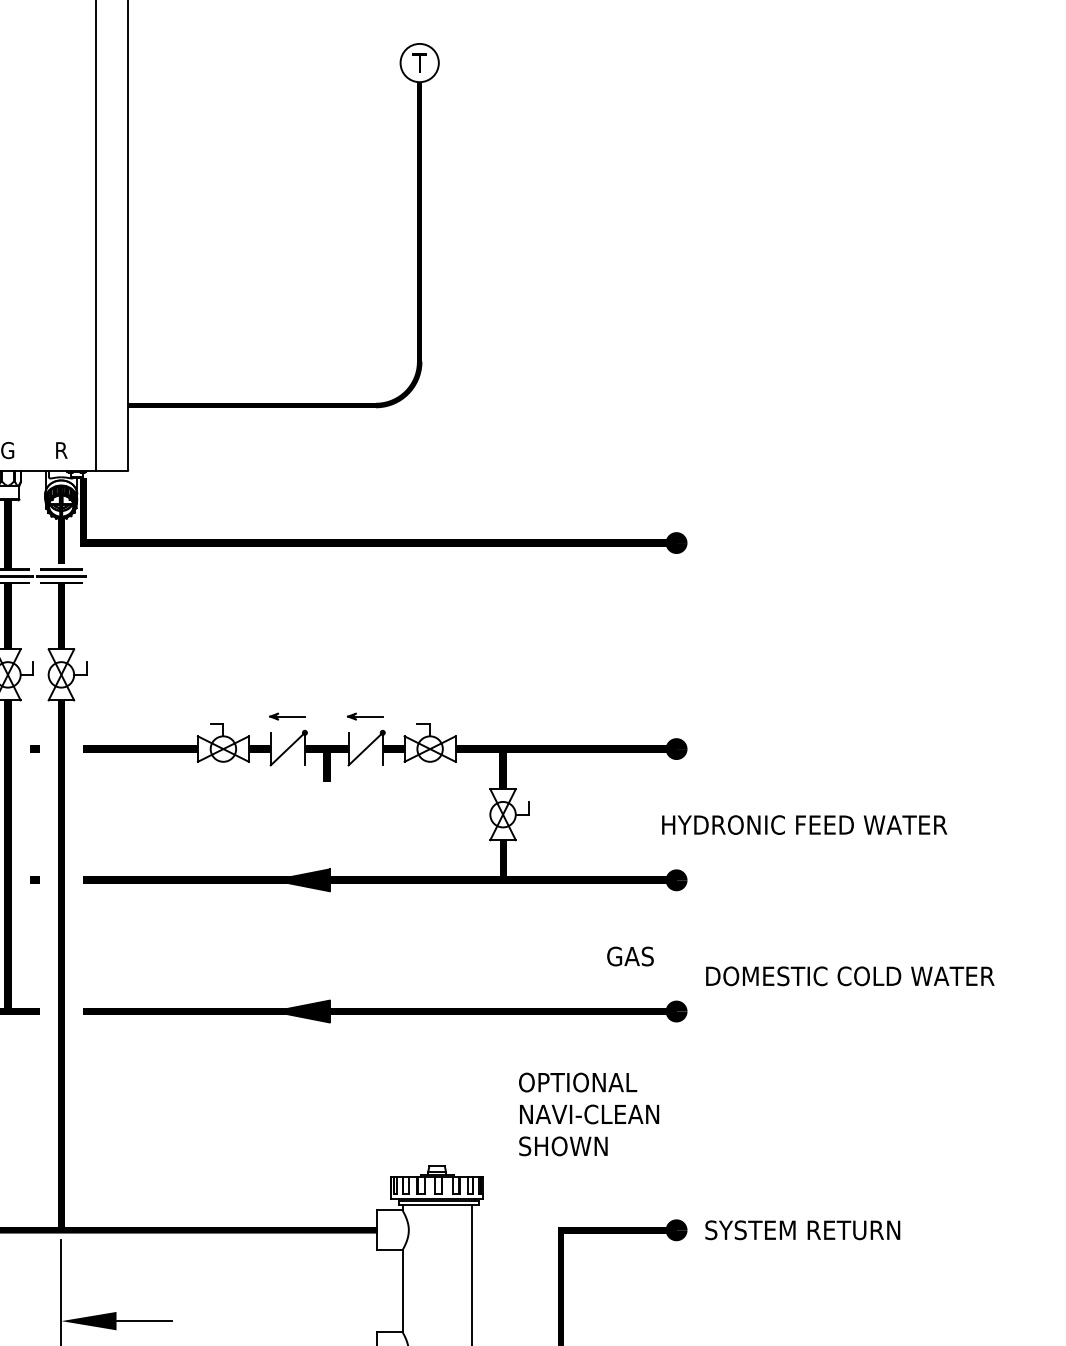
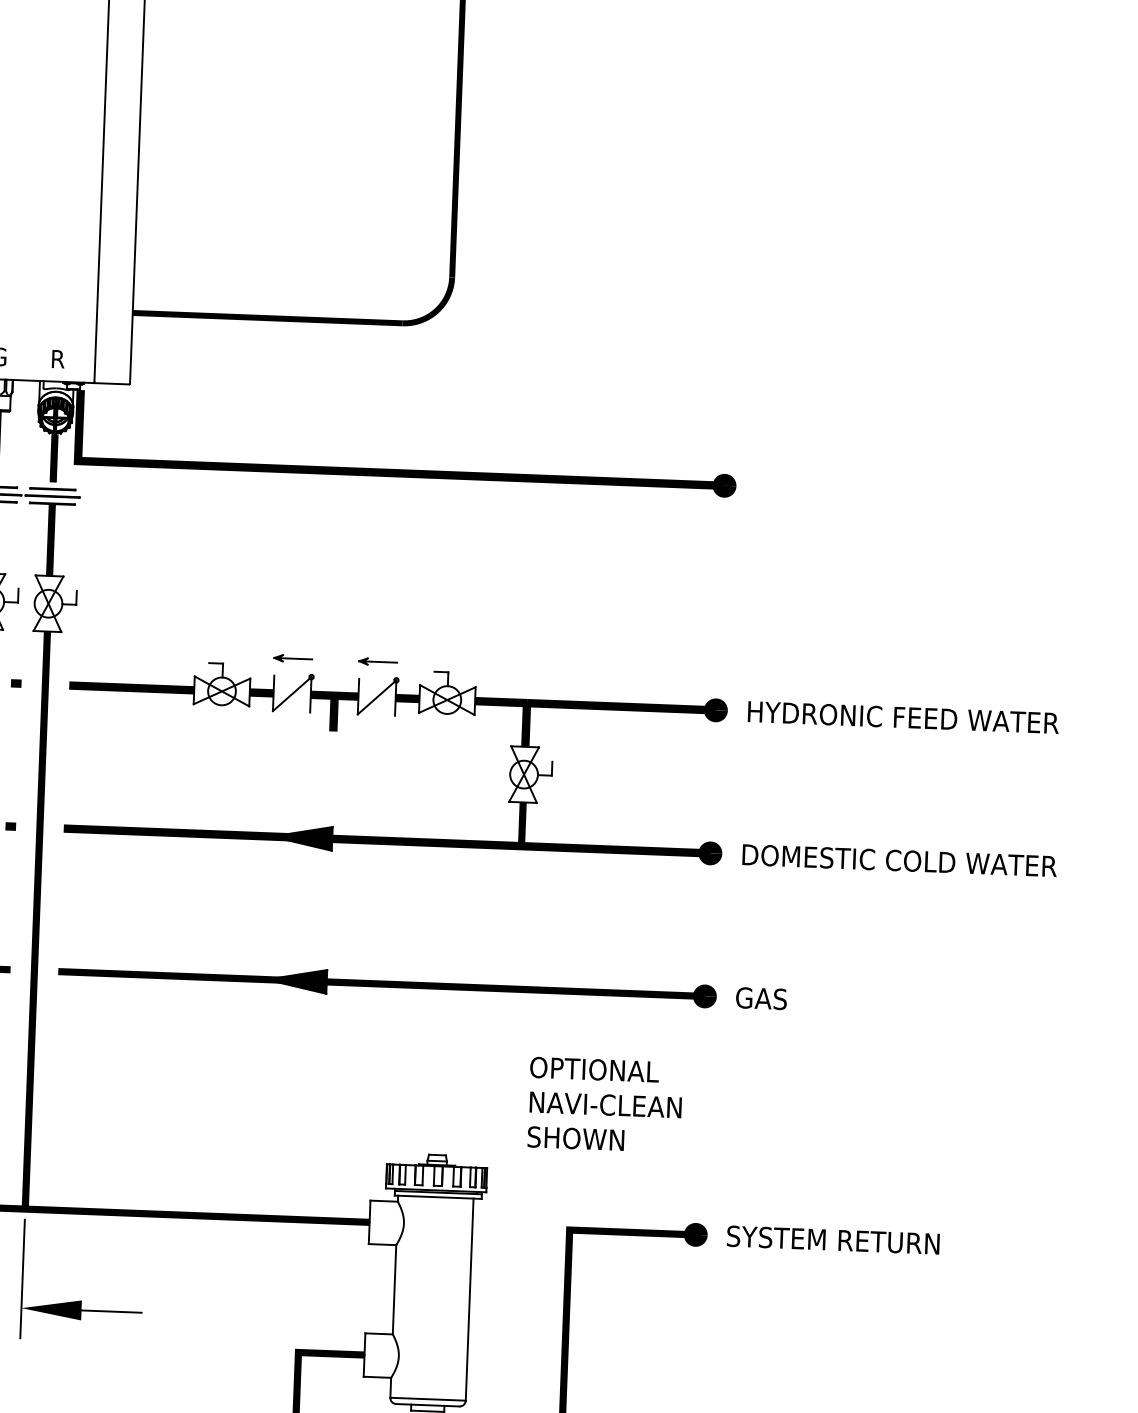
text: (804, 824) -> (903, 716), moved
text: (630, 956) -> (761, 998), moved
text: (850, 976) -> (900, 860), moved

